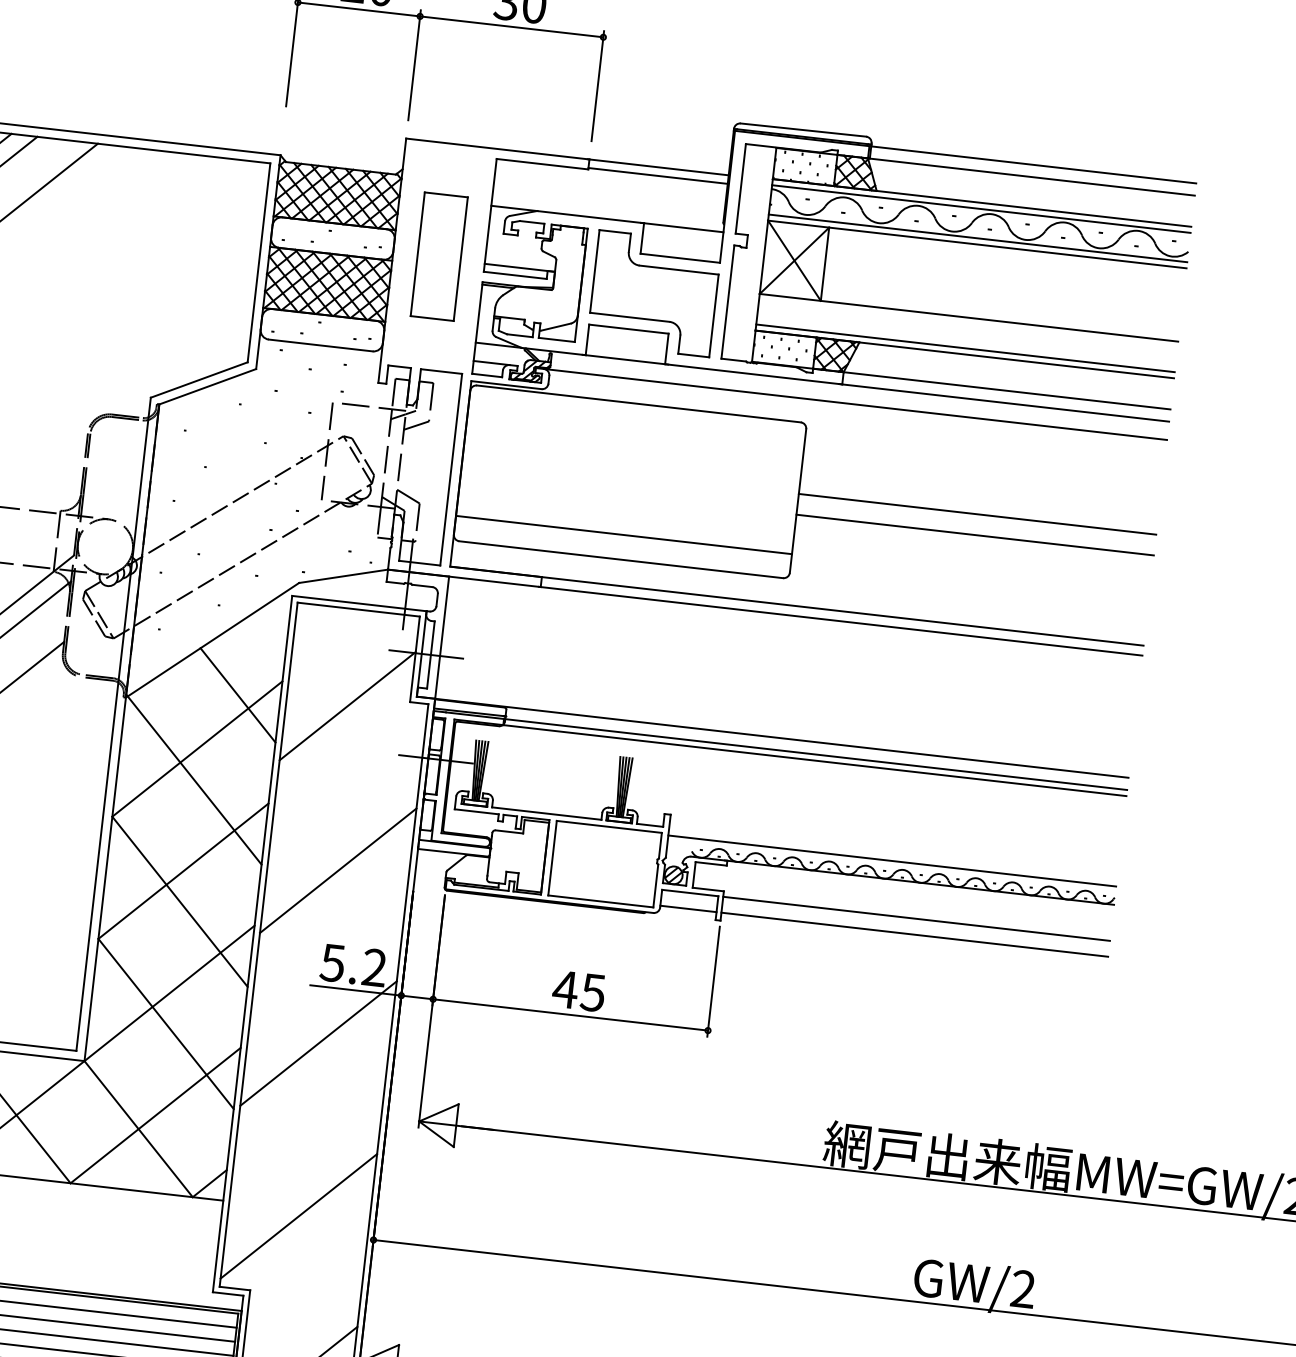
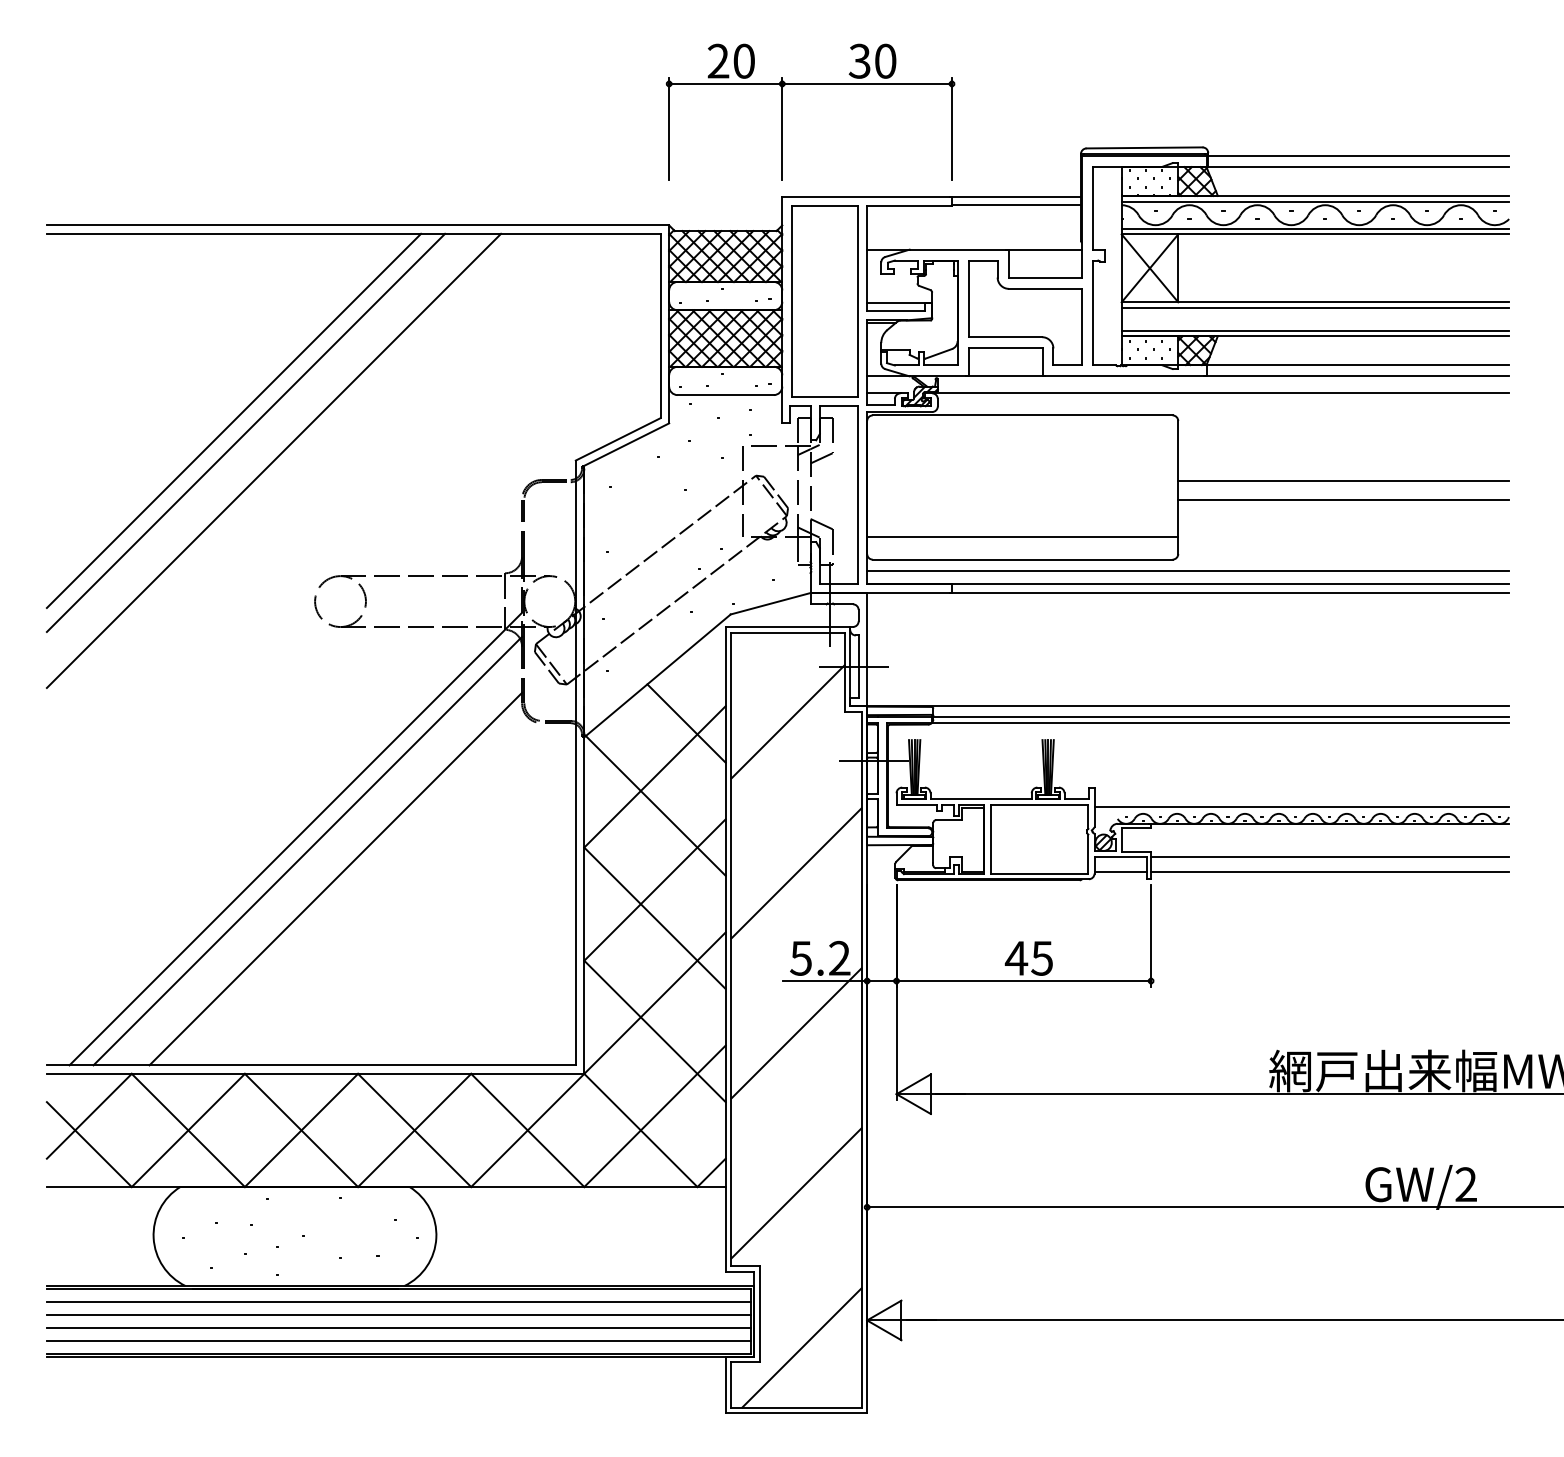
part: (438, 256) -> (824, 301), size x1.67
line: (968, 323) -> (1315, 307), added
line: (798, 591) -> (1188, 570), added

